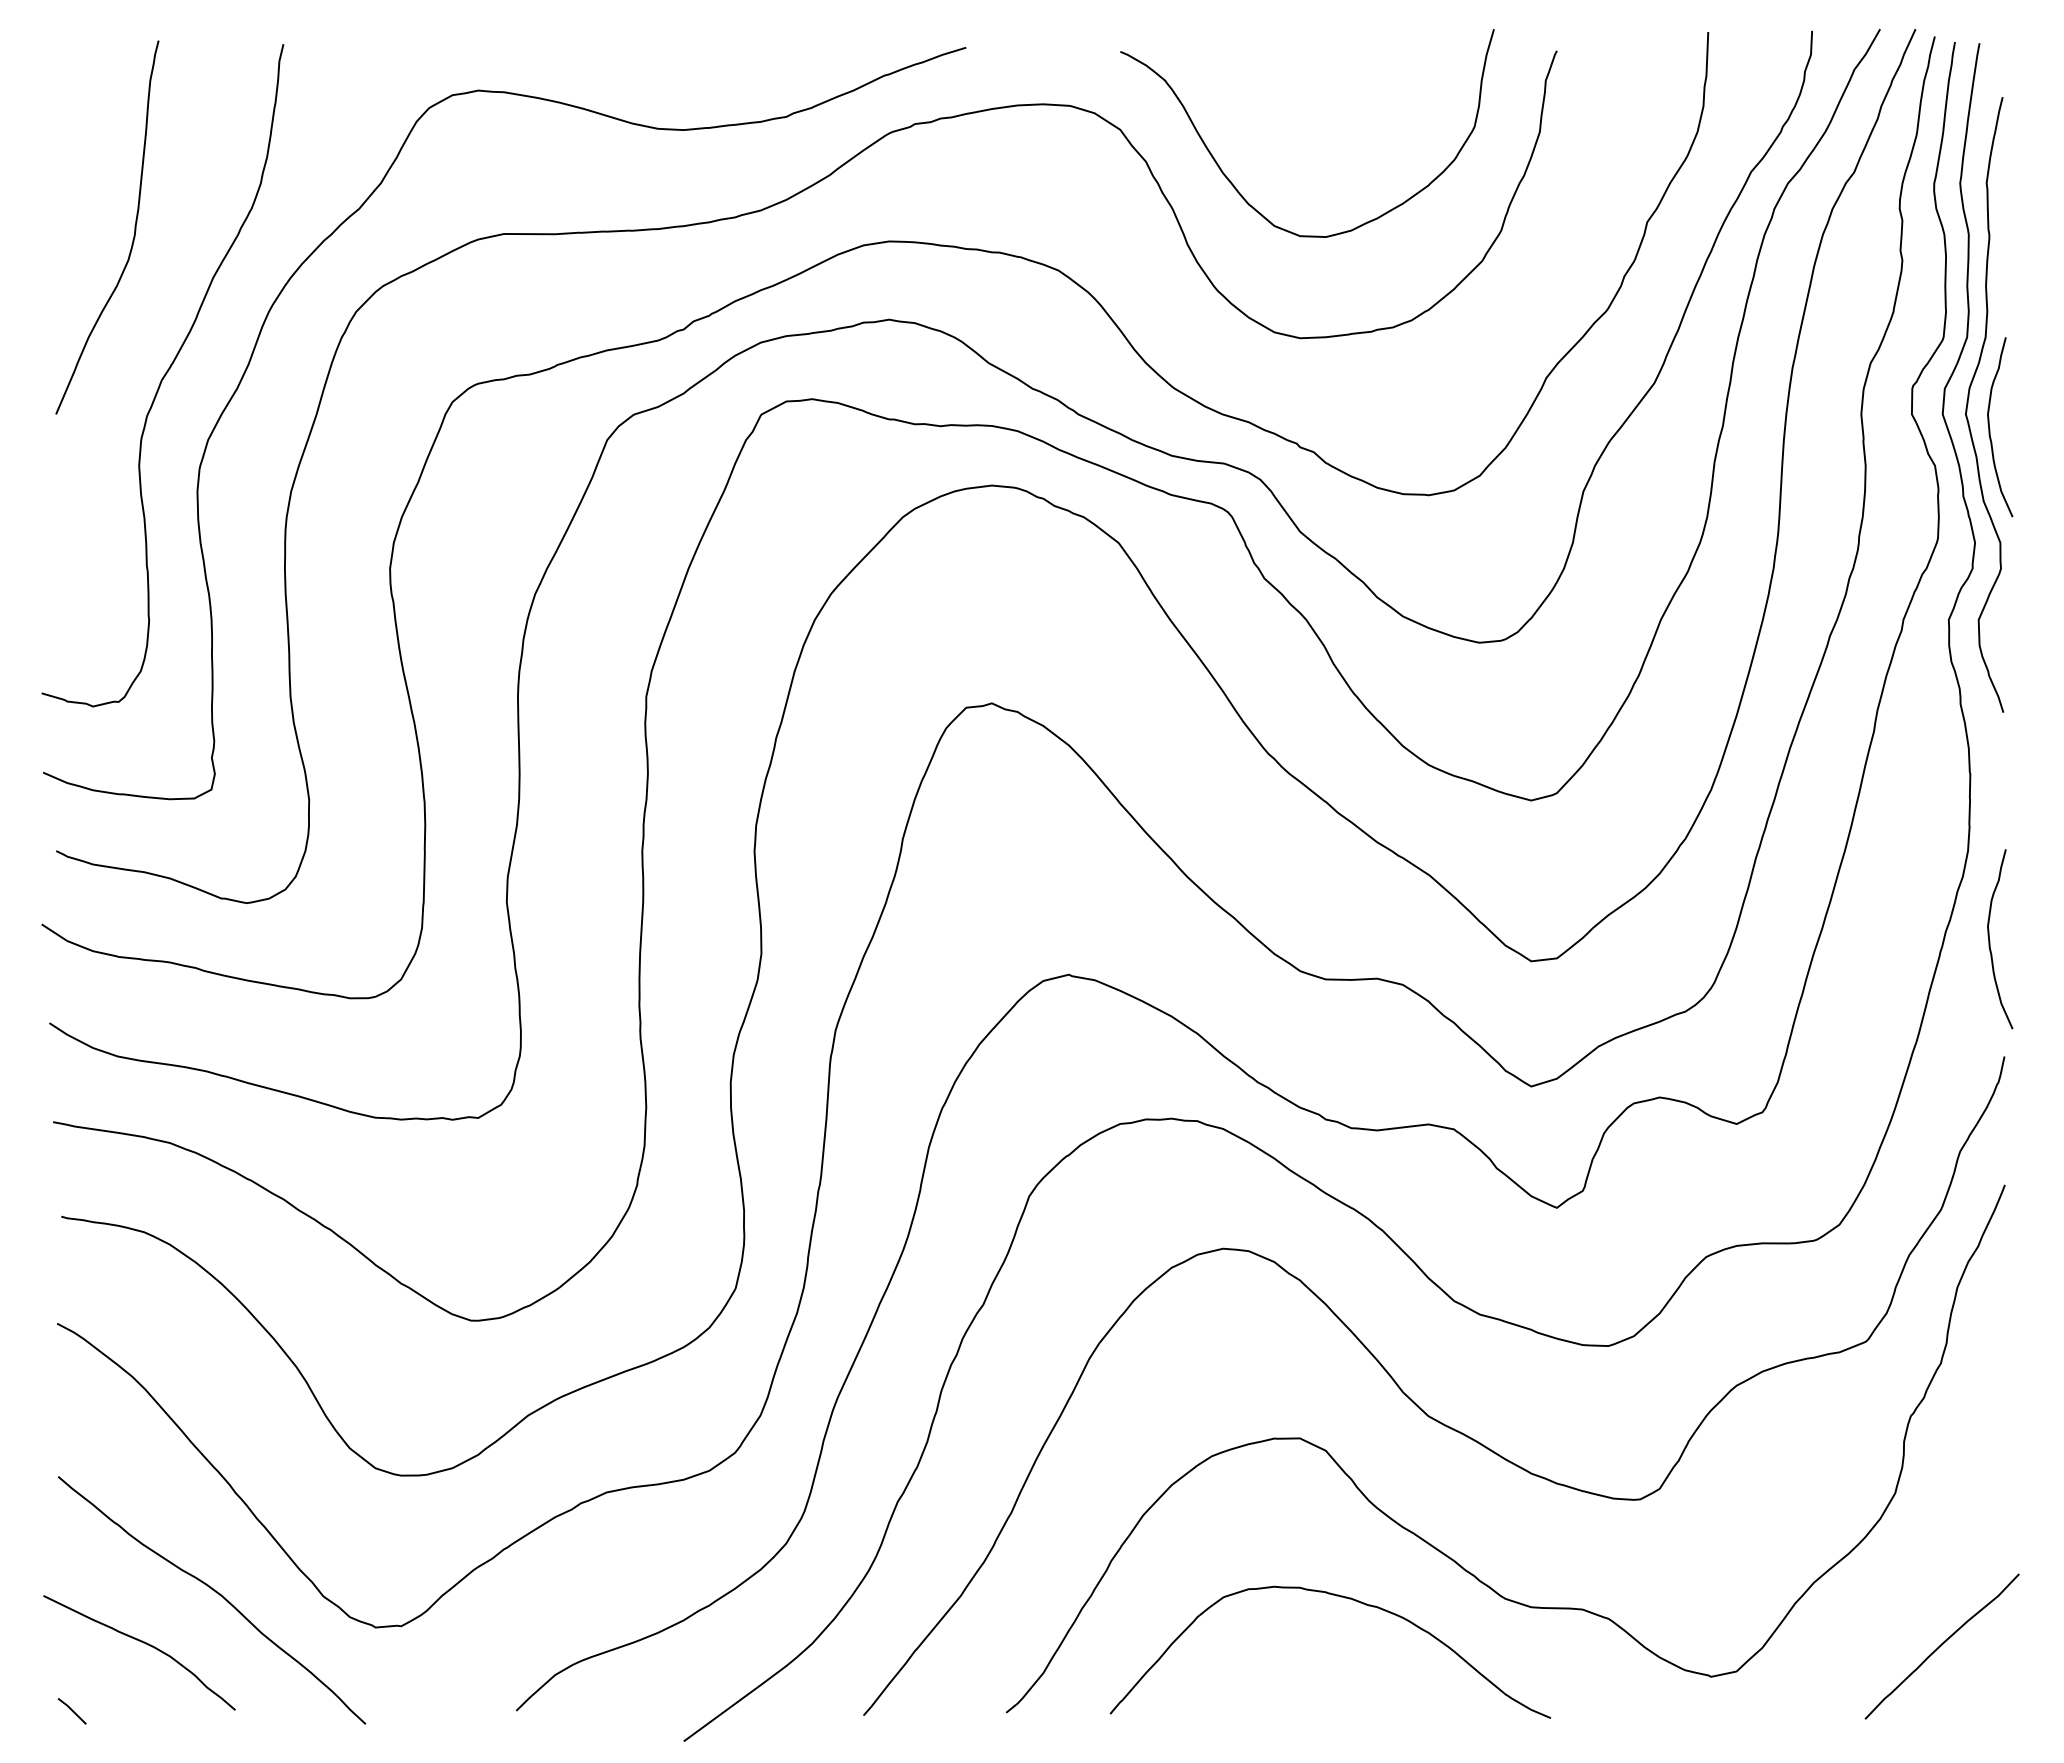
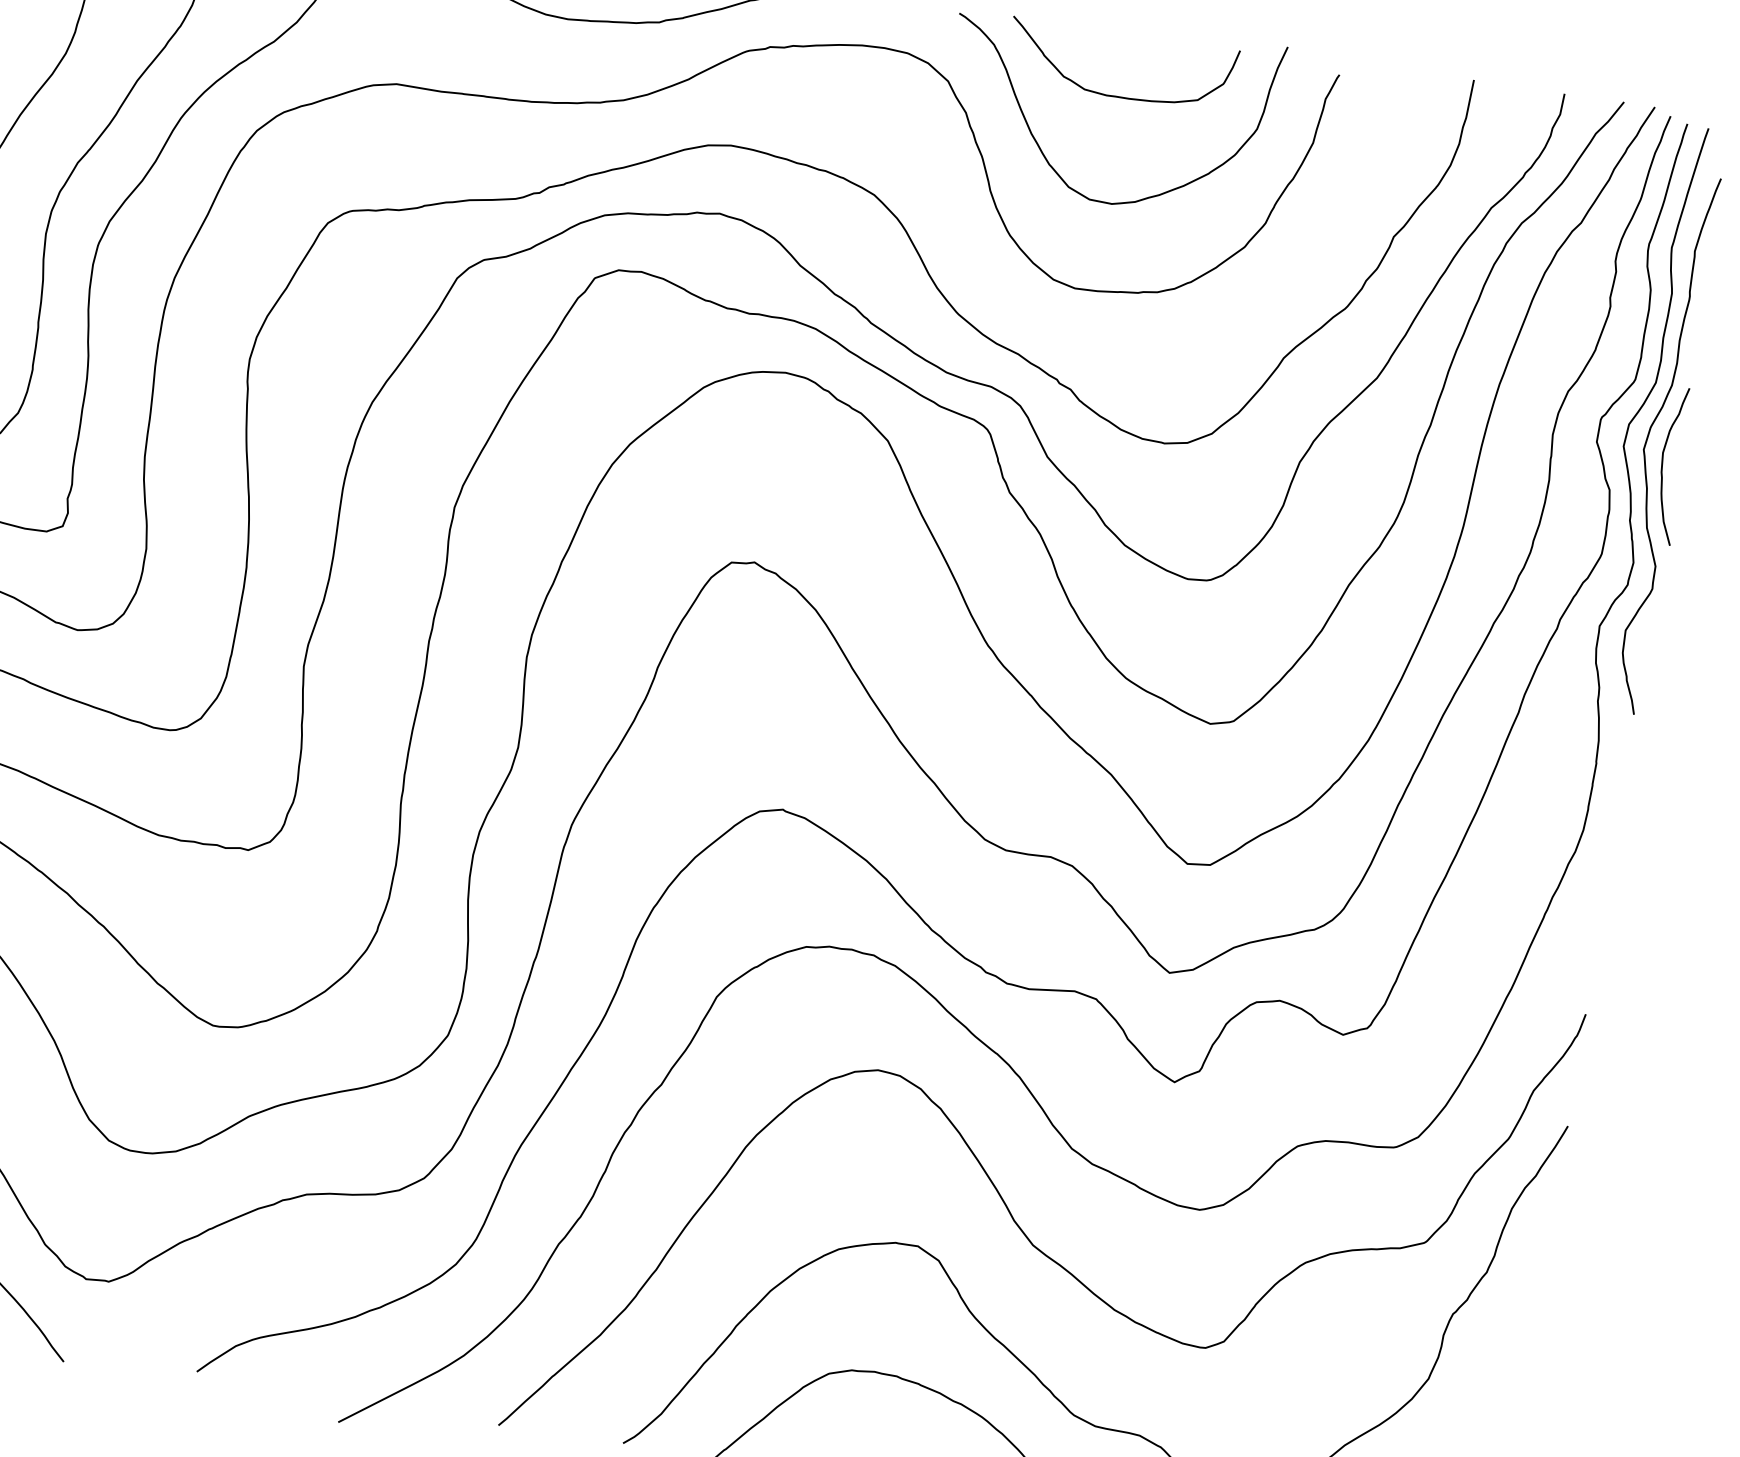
curve: (1311, 115) -> (1116, 96), added
curve: (1990, 940) -> (1590, 911), removed

